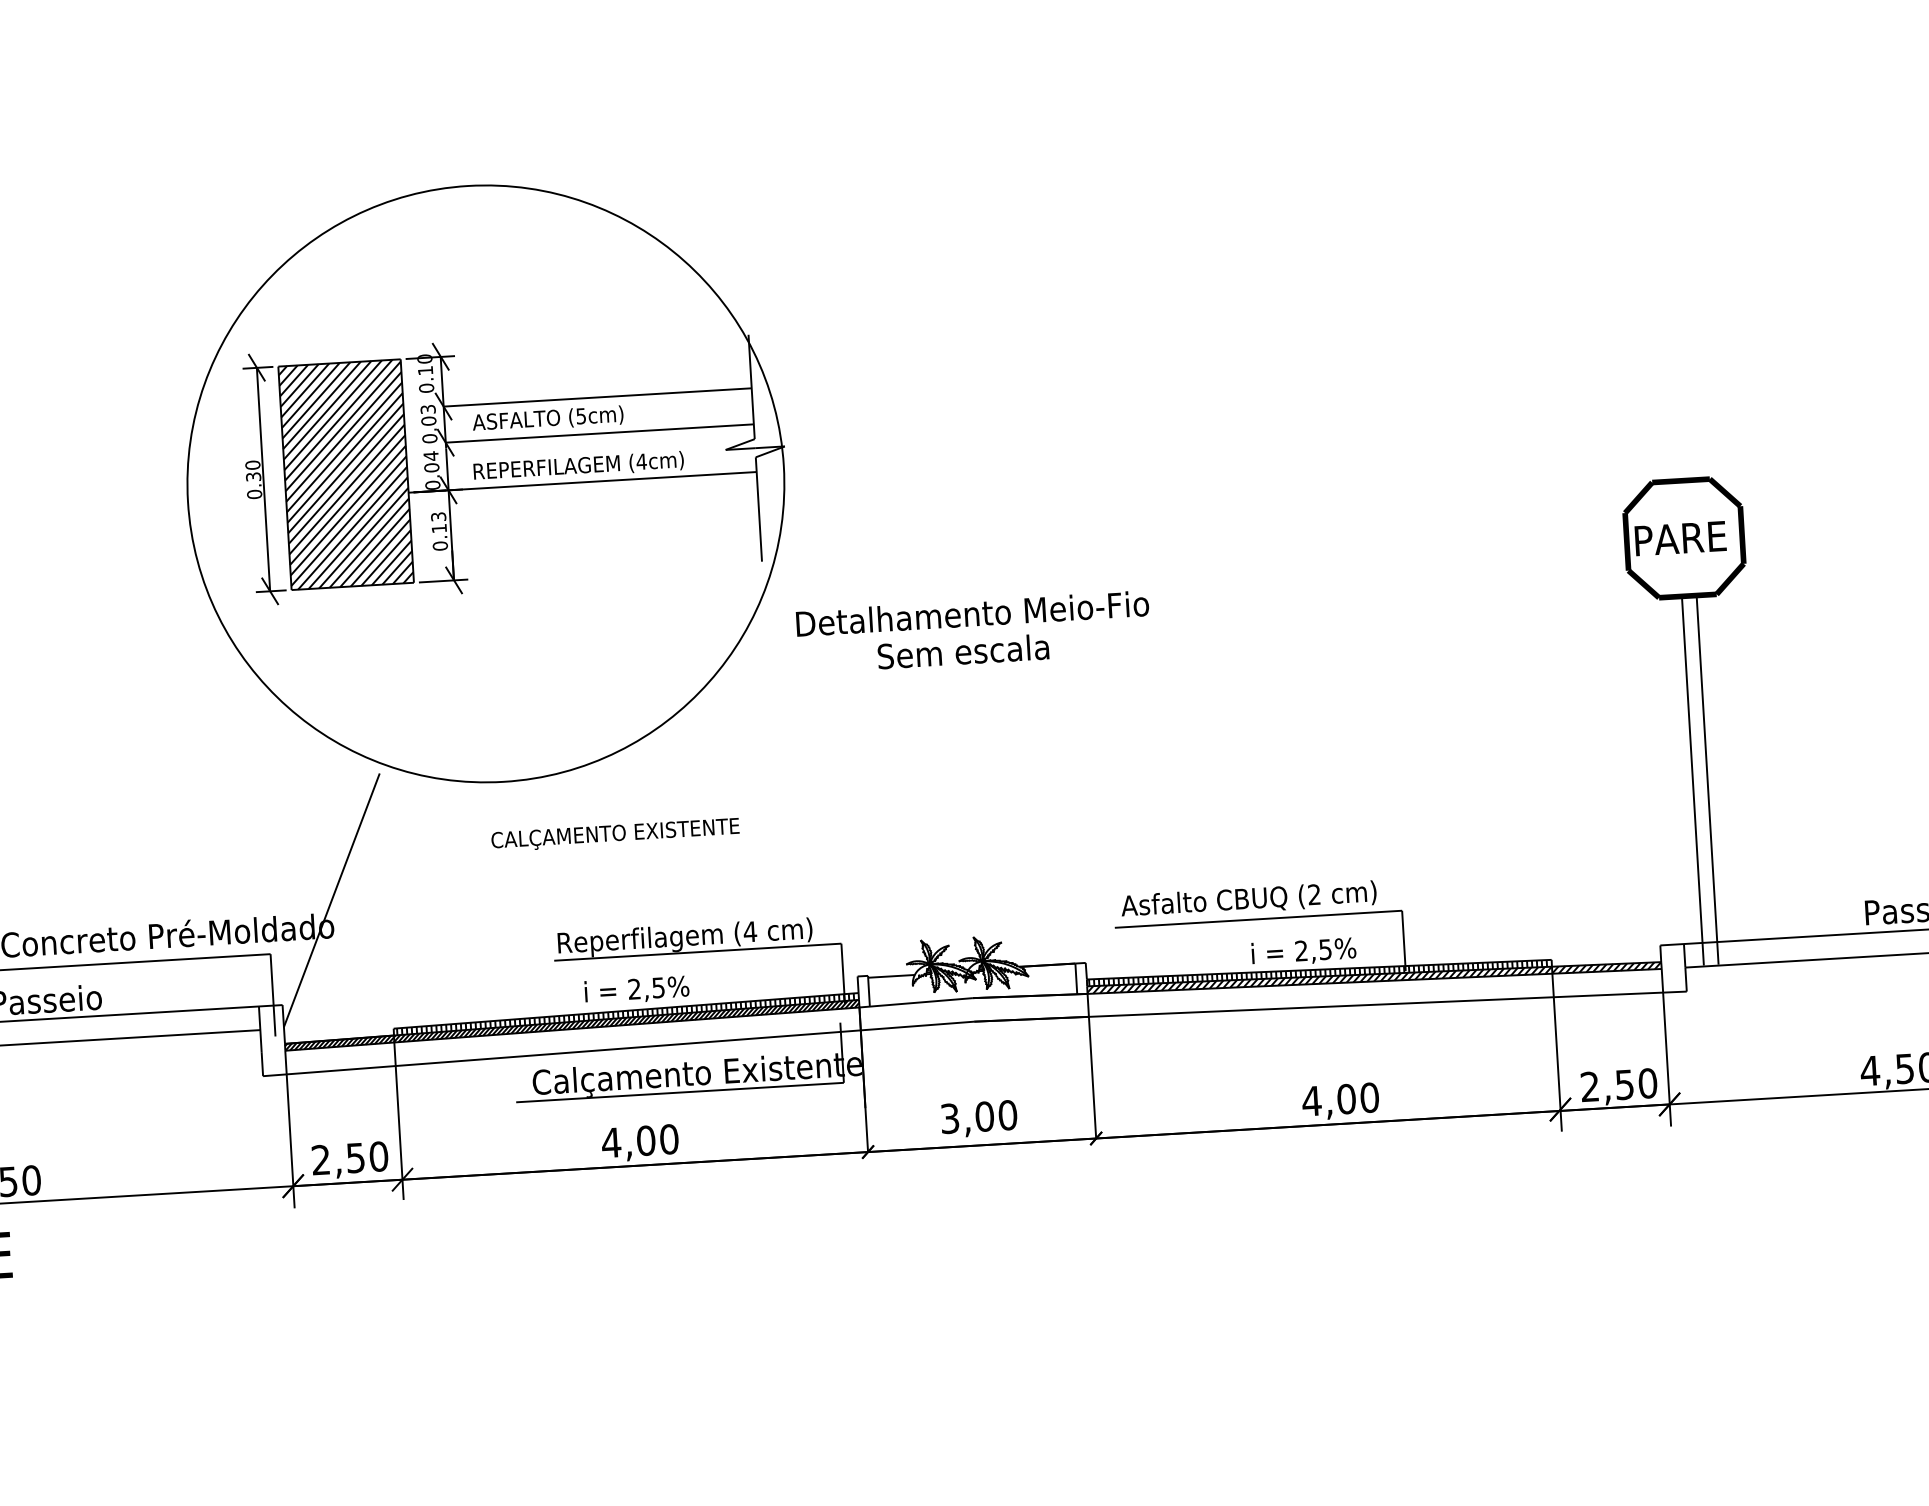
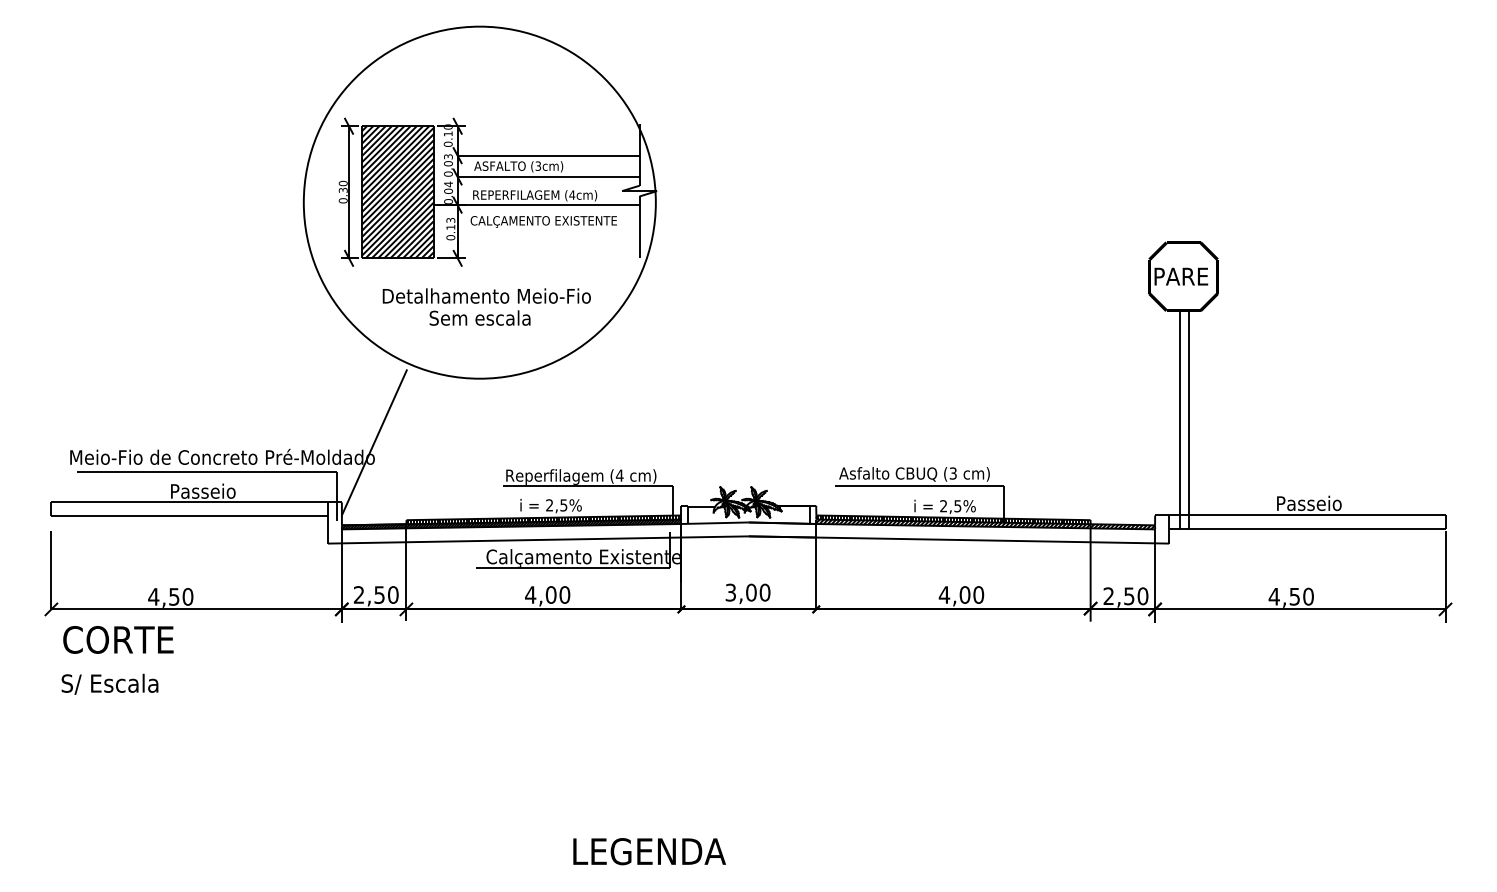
text: (581, 415) -> (538, 165), (5cm) -> (3cm)
text: (973, 631) -> (486, 306), moved
text: (614, 834) -> (543, 221), moved
text: (1313, 894) -> (952, 473), (2 -> (3

